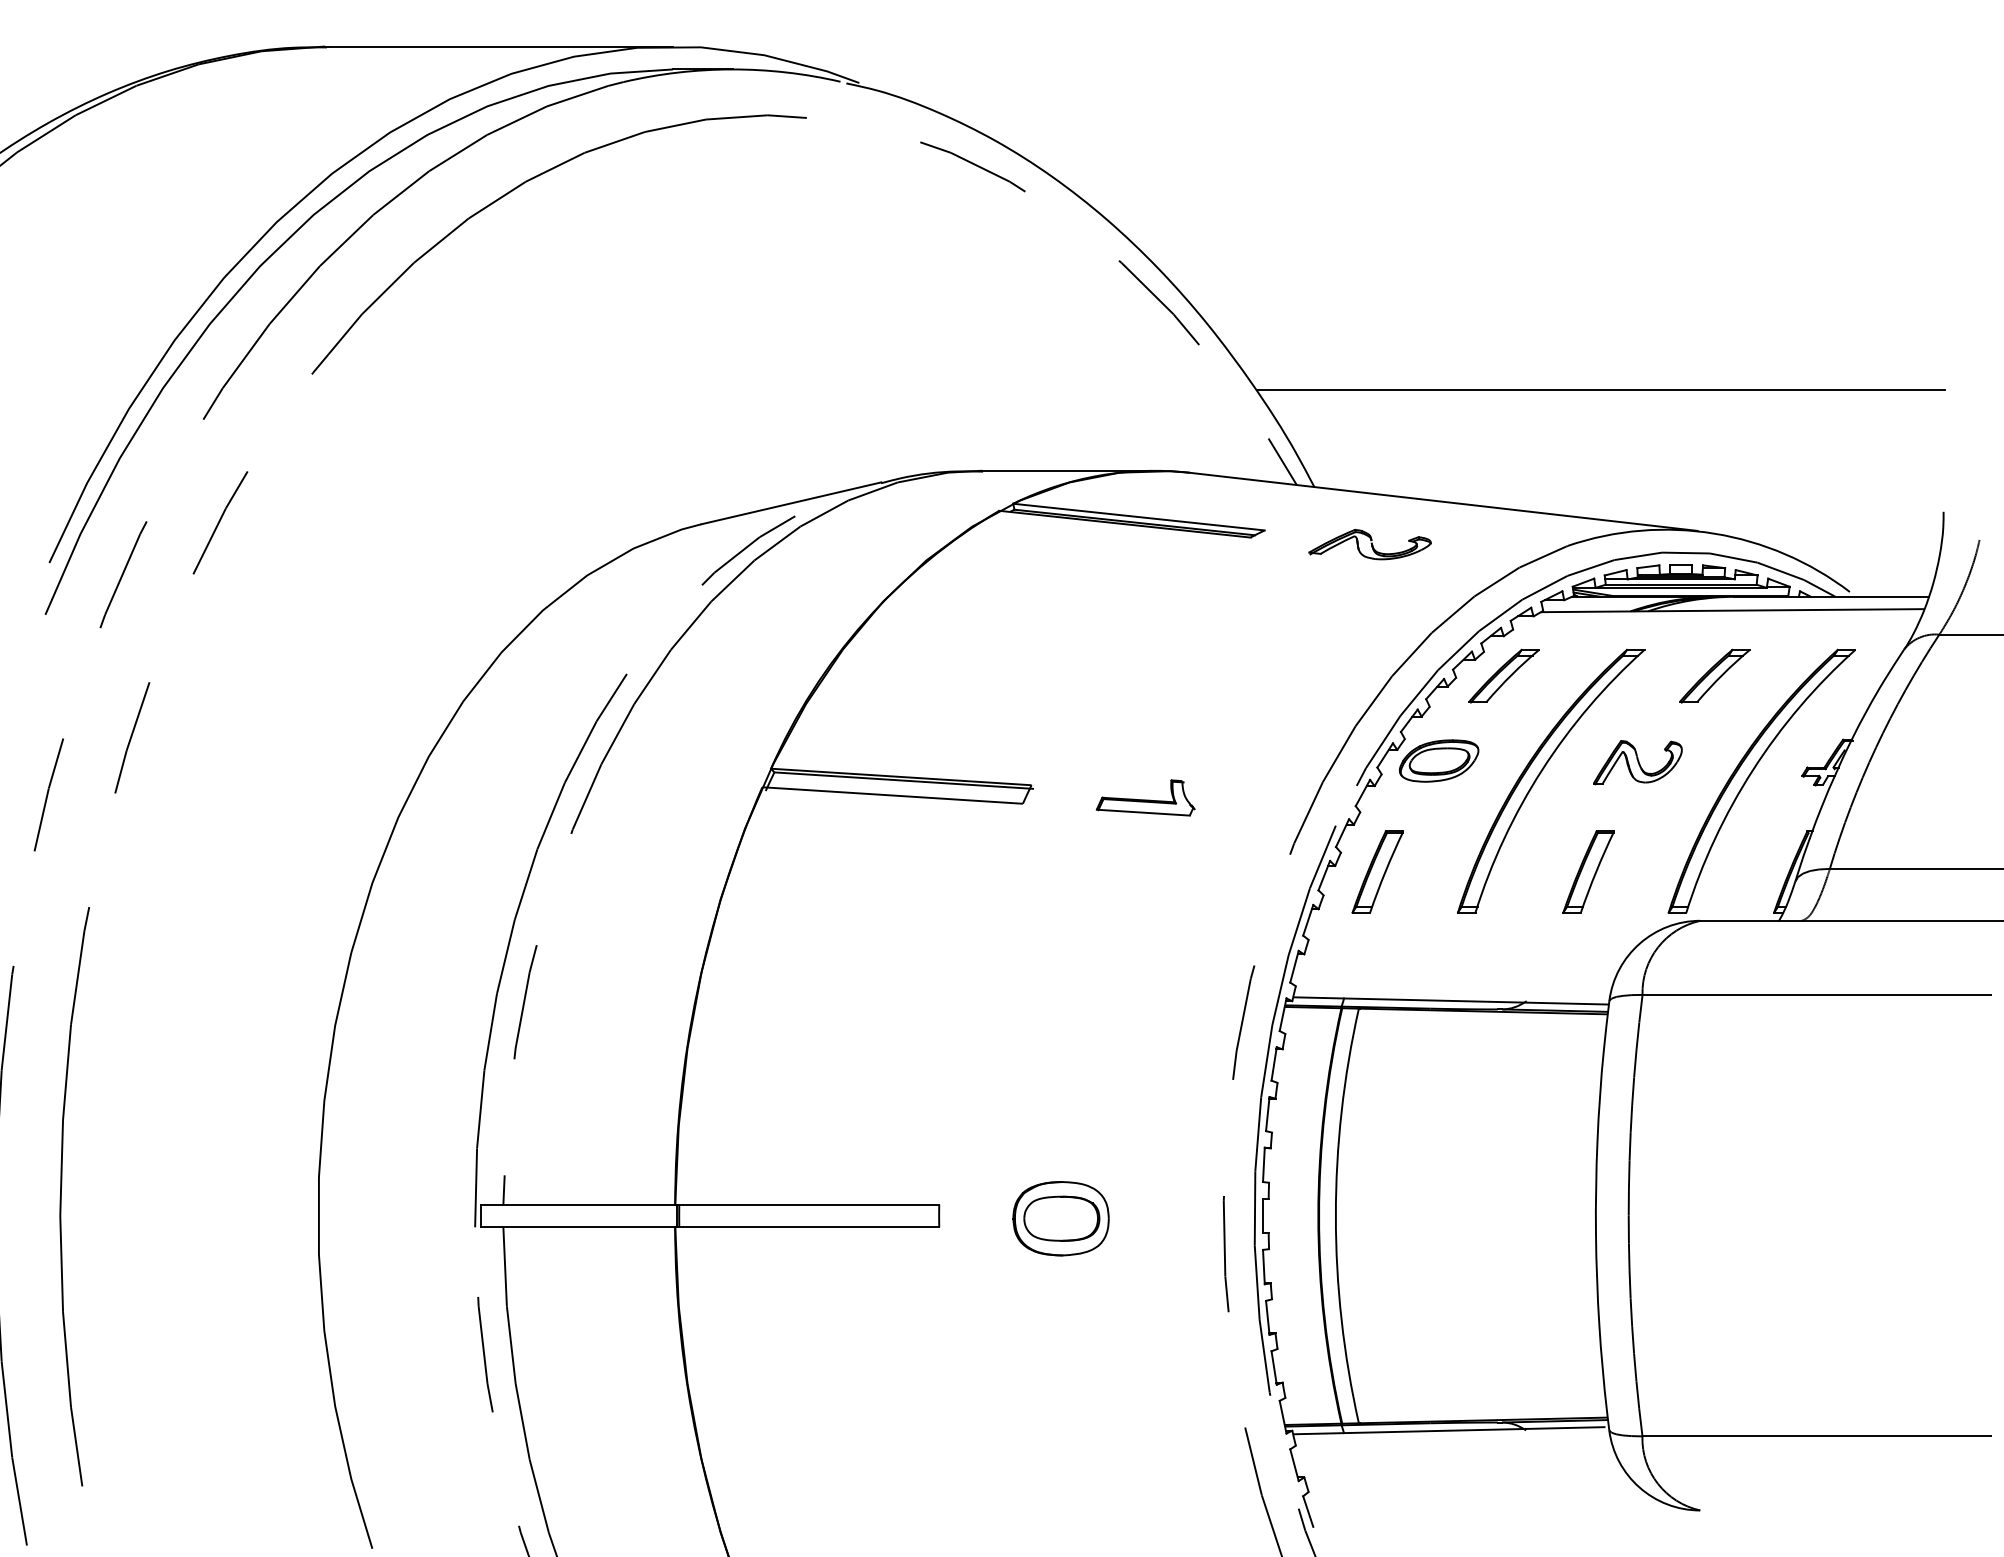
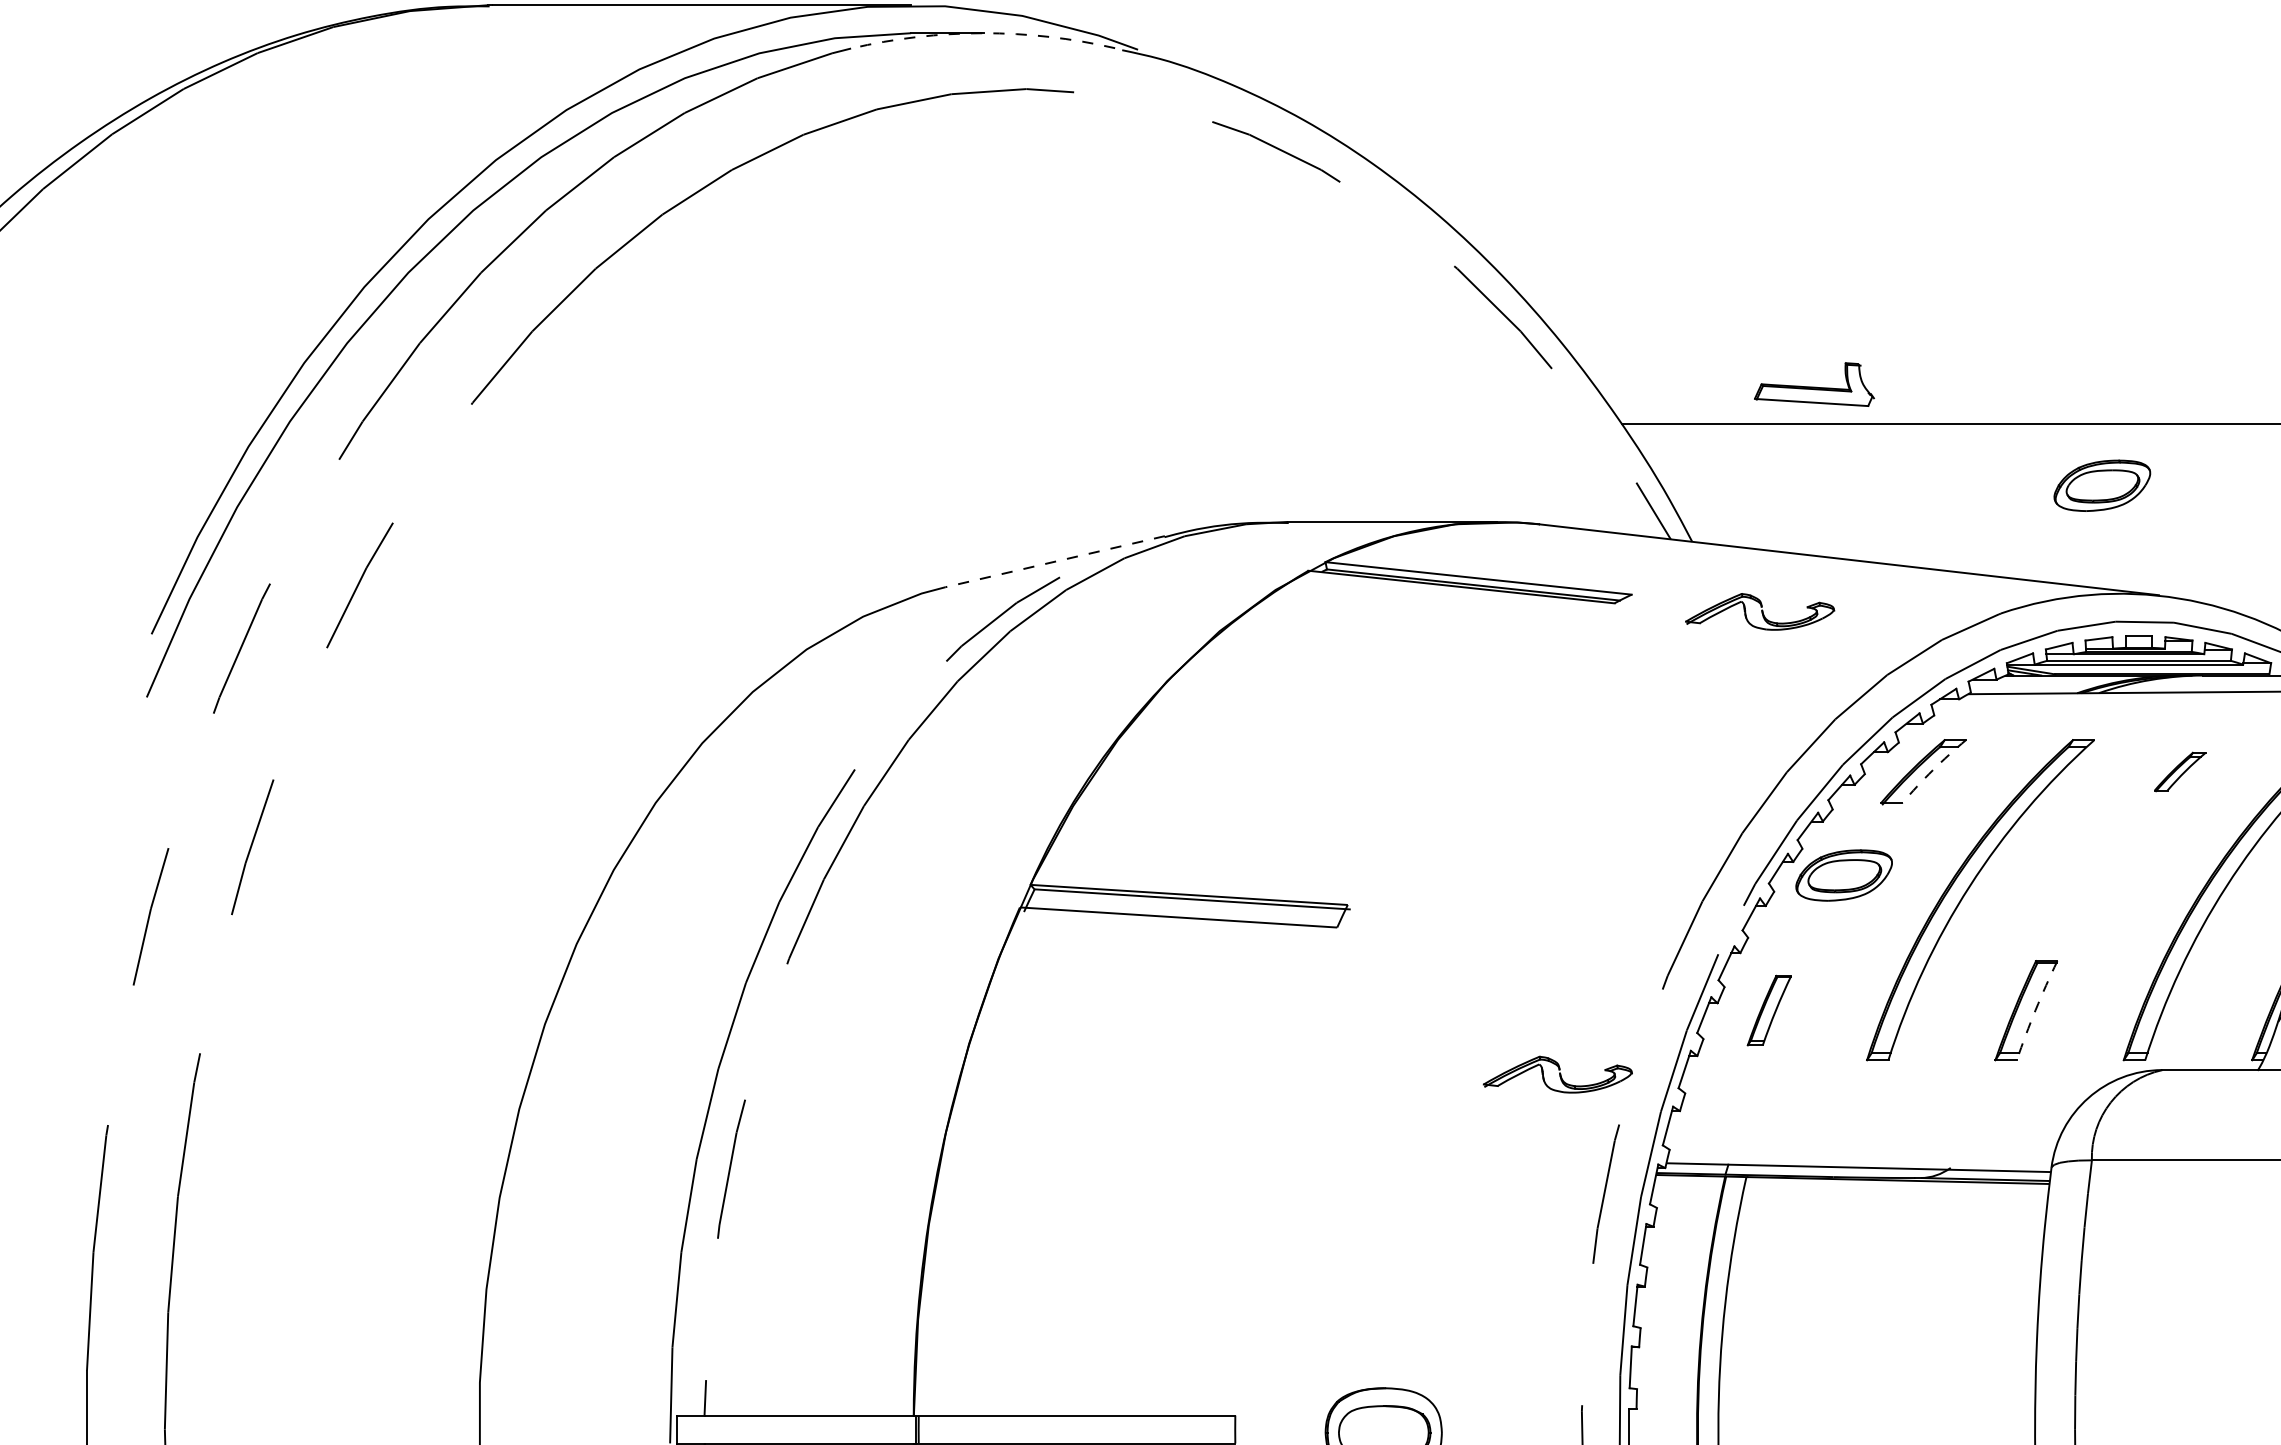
arc: (732, 69) -> (983, 33), solid -> dashed
part: (1651, 440) -> (2102, 485), added
line: (790, 503) -> (1054, 561), solid -> dashed
arc: (1511, 674) -> (1932, 770), solid -> dashed
part: (1714, 675) -> (2179, 771), size x0.6
part: (1637, 762) -> (2085, 877), removed
part: (1145, 797) -> (1814, 384), moved
part: (1377, 871) -> (1769, 1010), size x0.7
arc: (1596, 871) -> (2035, 1010), solid -> dashed
part: (1203, 924) -> (1557, 1074), added

